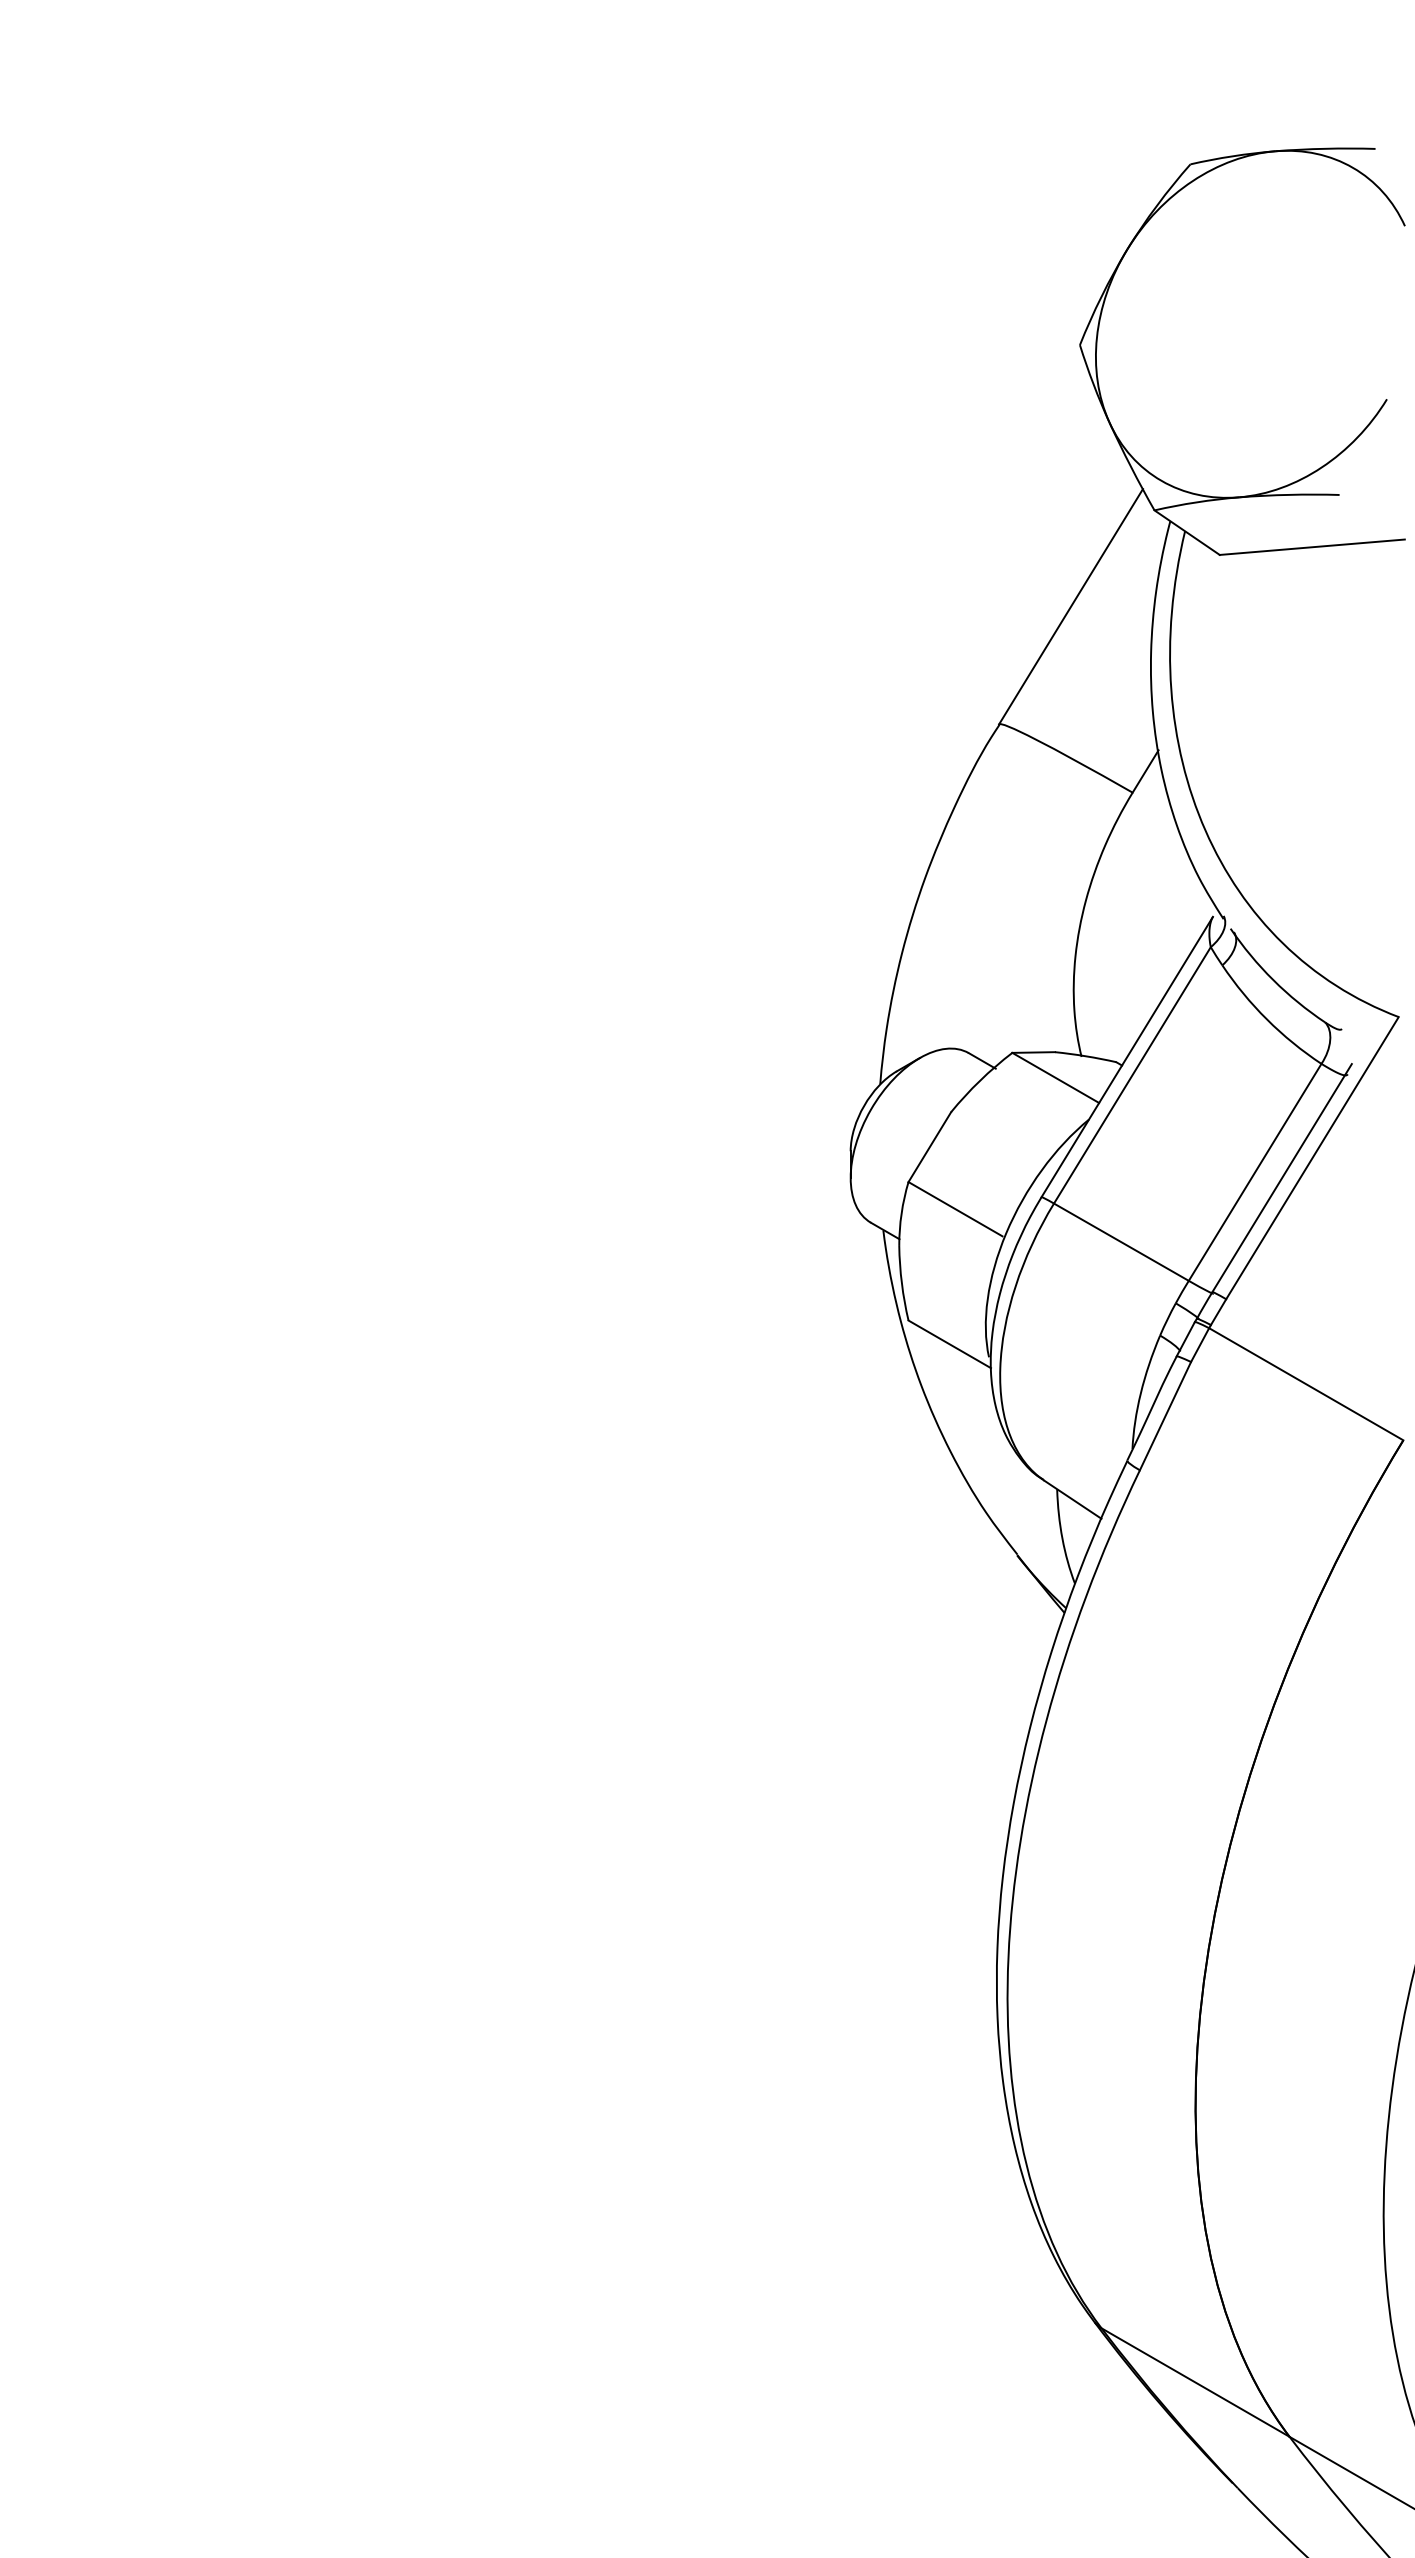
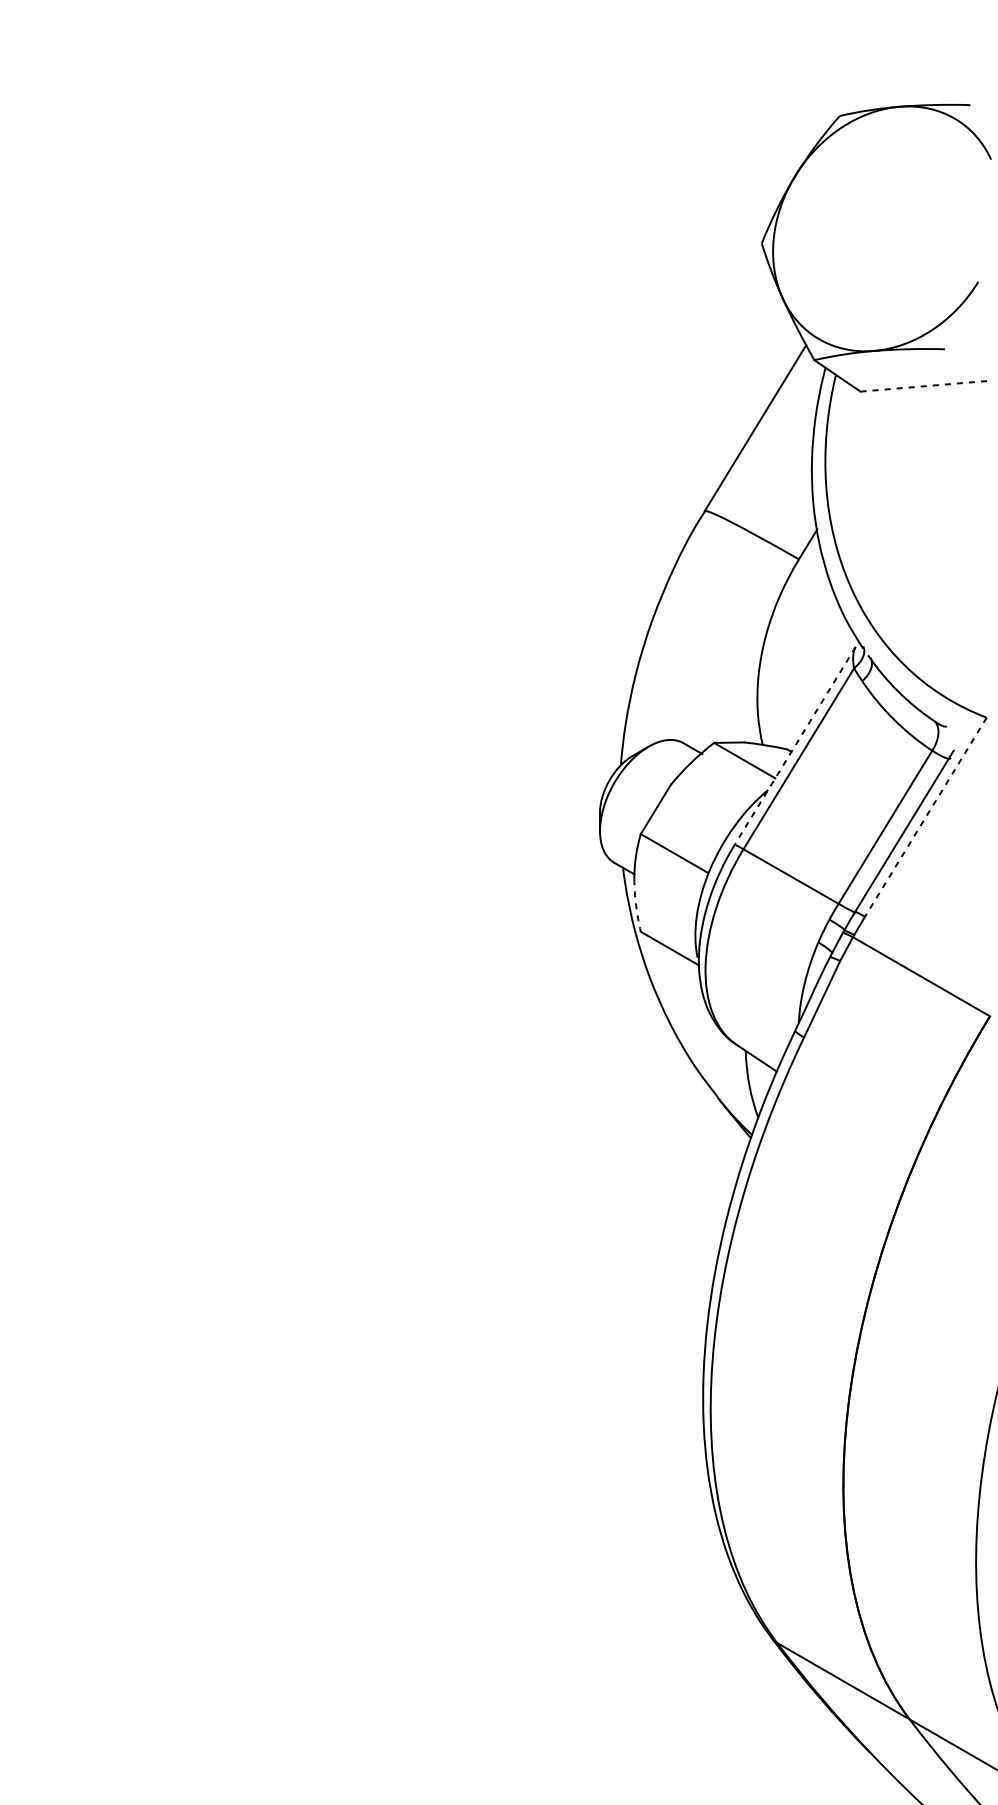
line: (1312, 547) -> (925, 386), solid -> dashed
line: (1127, 1057) -> (795, 746), solid -> dashed
line: (1312, 1158) -> (925, 817), solid -> dashed
arc: (901, 1283) -> (635, 905), solid -> dashed

